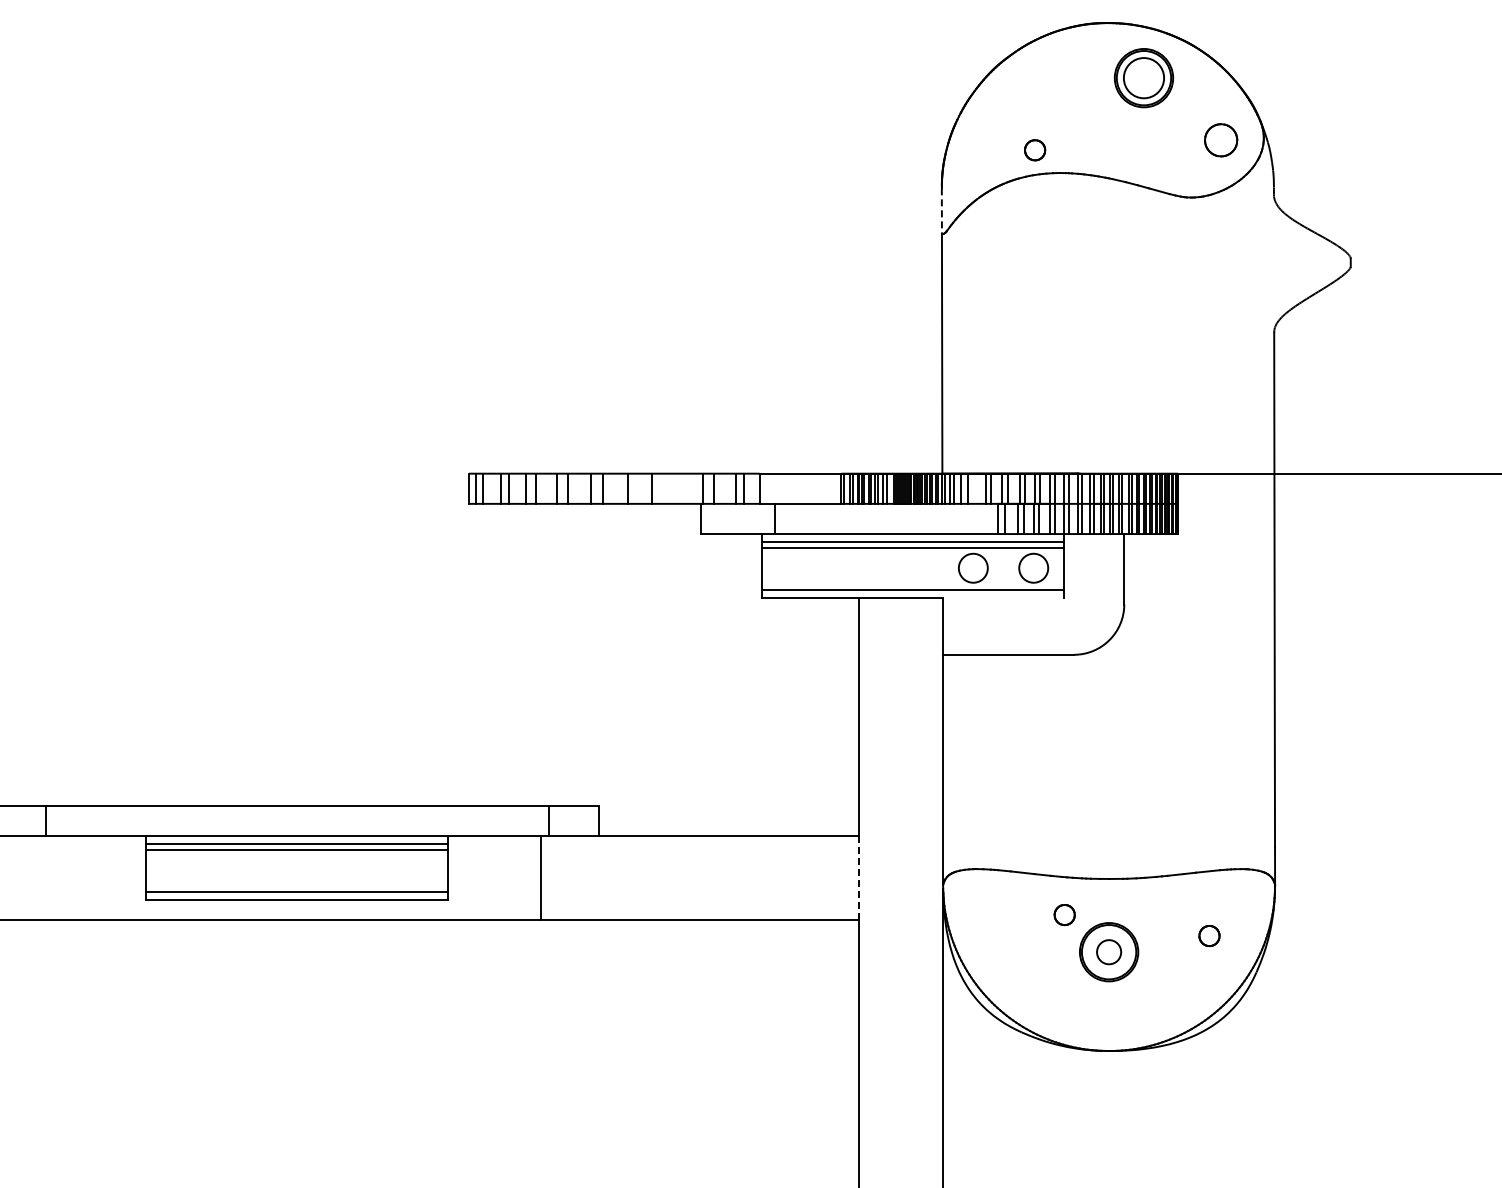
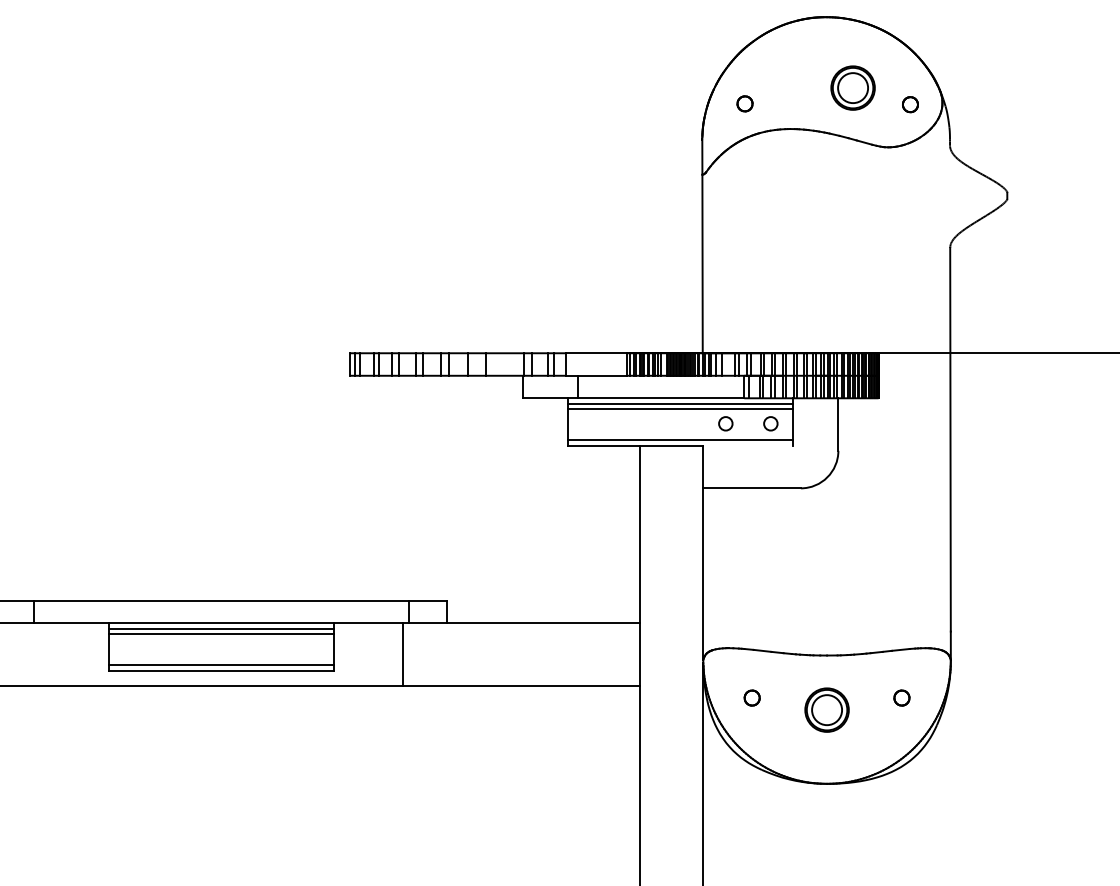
part: (1143, 78) -> (852, 88), moved
part: (1220, 140) -> (910, 104), size x0.62
part: (1035, 150) -> (745, 104), moved
line: (941, 211) -> (702, 157), dashed -> solid
circle: (973, 568) -> (725, 423), size x0.62
circle: (1033, 568) -> (770, 423), size x0.62
line: (858, 878) -> (640, 655), dashed -> solid
part: (1064, 915) -> (752, 698), moved
circle: (1108, 952) -> (826, 710), size x1.67

